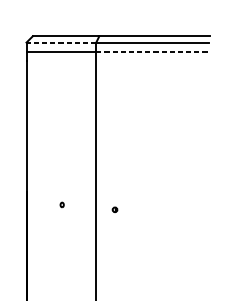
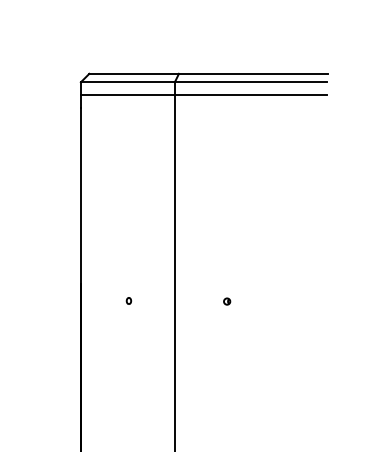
line: (61, 42) -> (127, 82), dashed -> solid
line: (152, 51) -> (250, 94), dashed -> solid
part: (115, 209) -> (227, 301), moved

